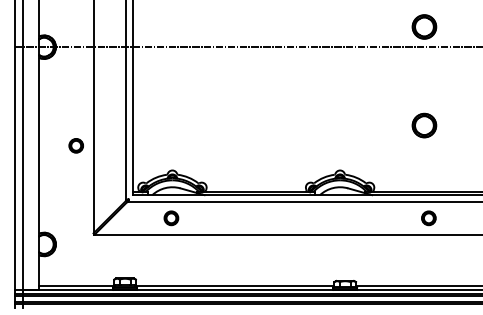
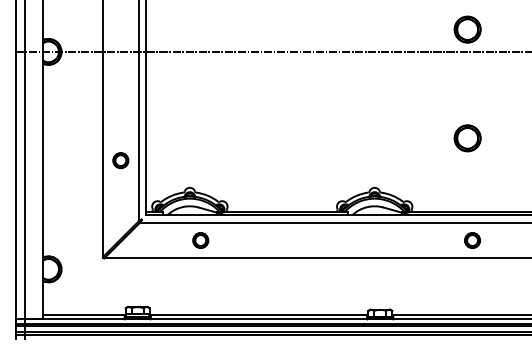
part: (75, 145) -> (120, 160), moved
part: (171, 218) -> (200, 240), moved

